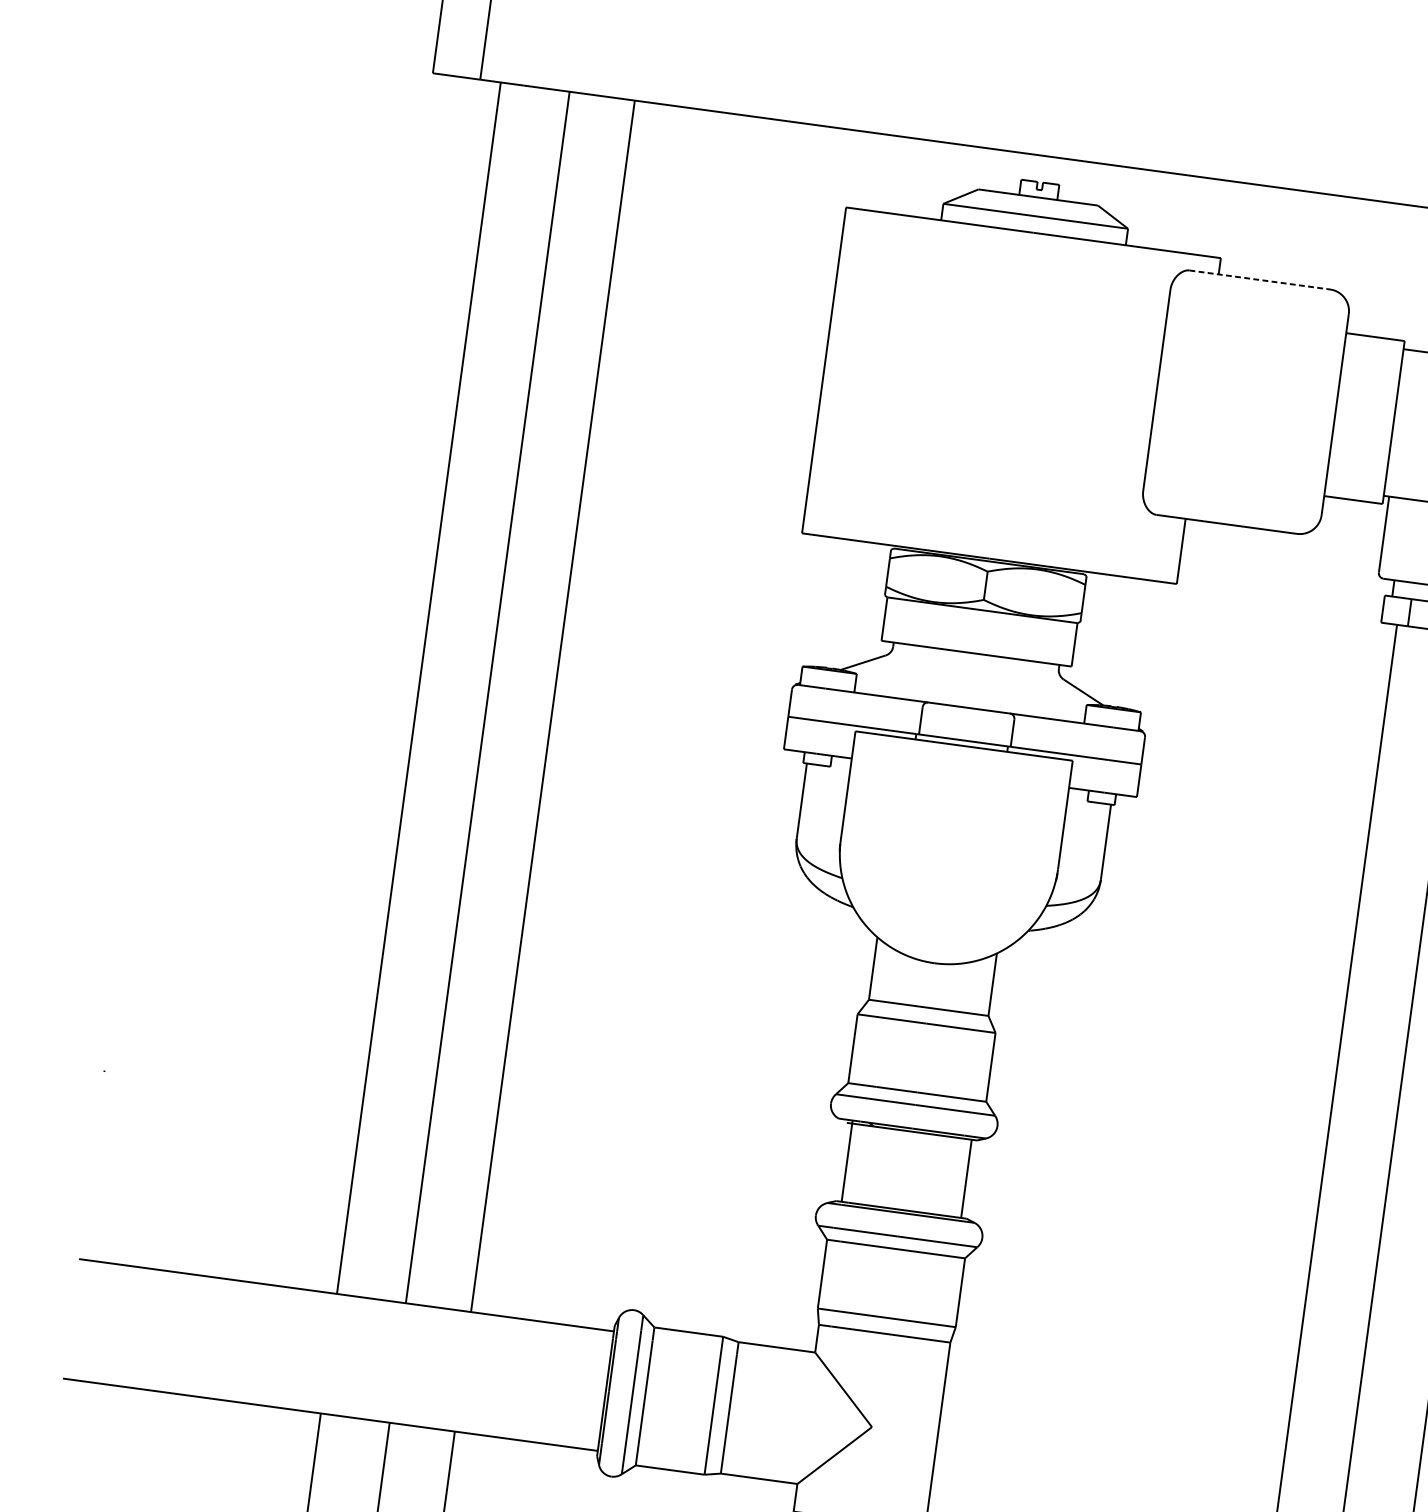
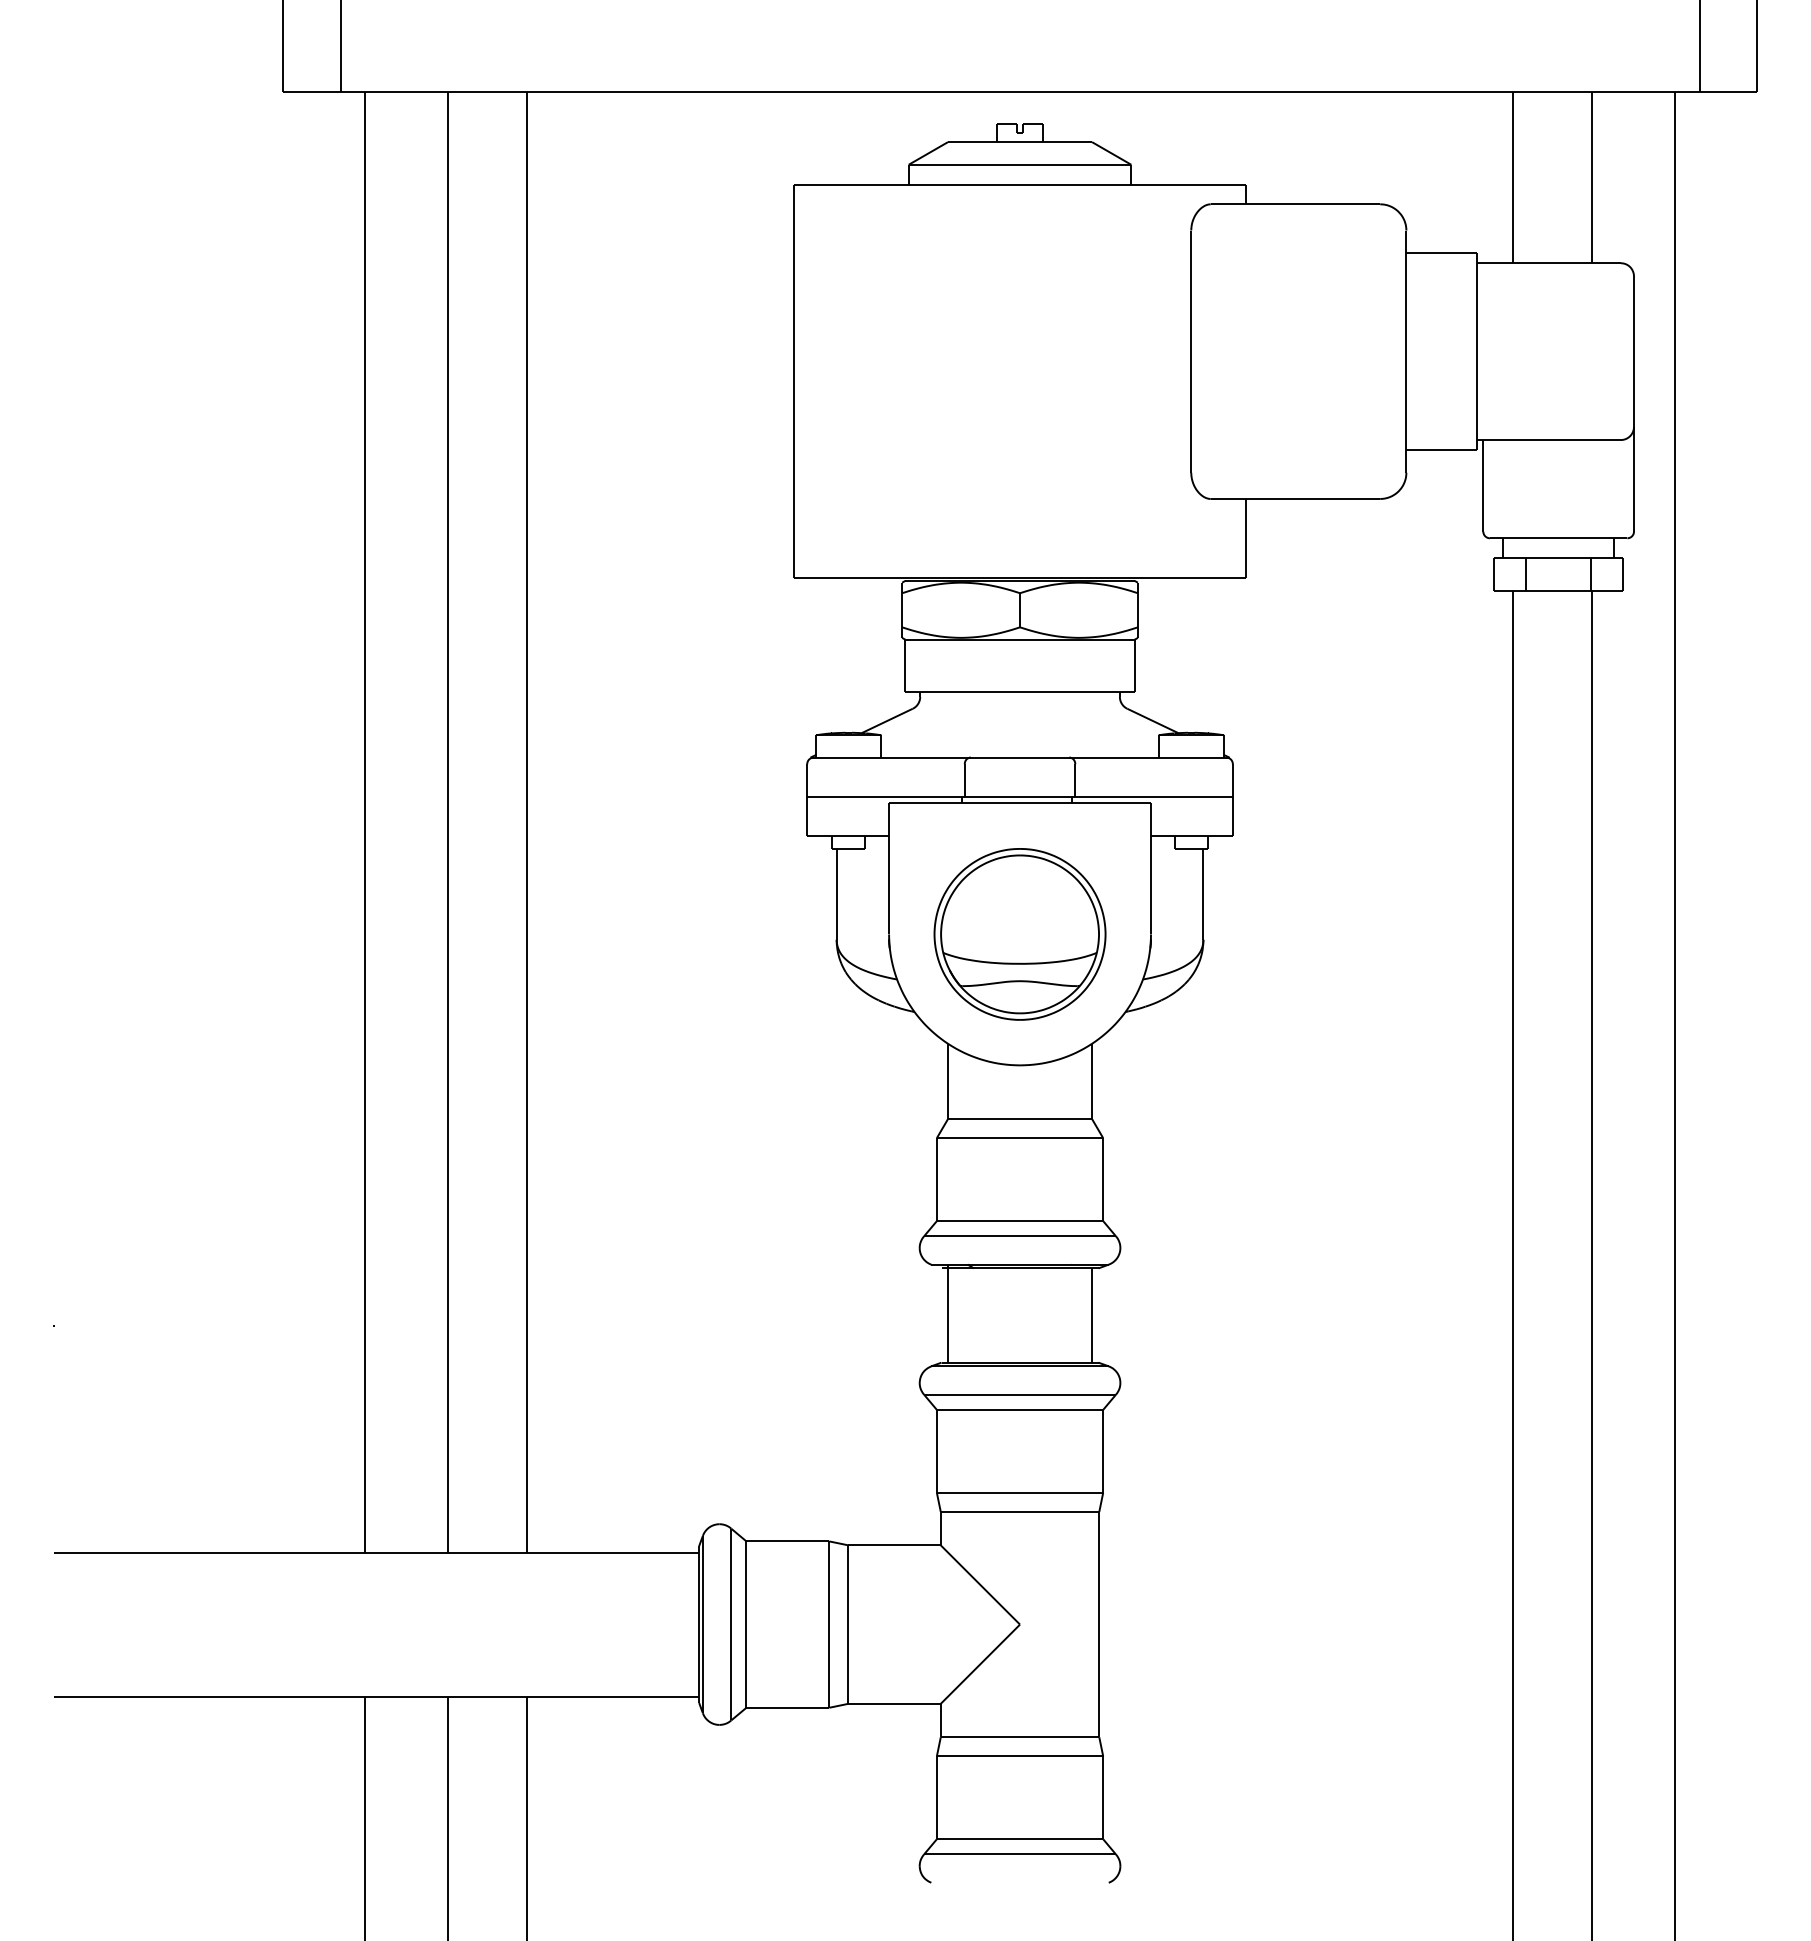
line: (1259, 280) -> (1295, 204), dashed -> solid
part: (948, 854) -> (1019, 934), added

